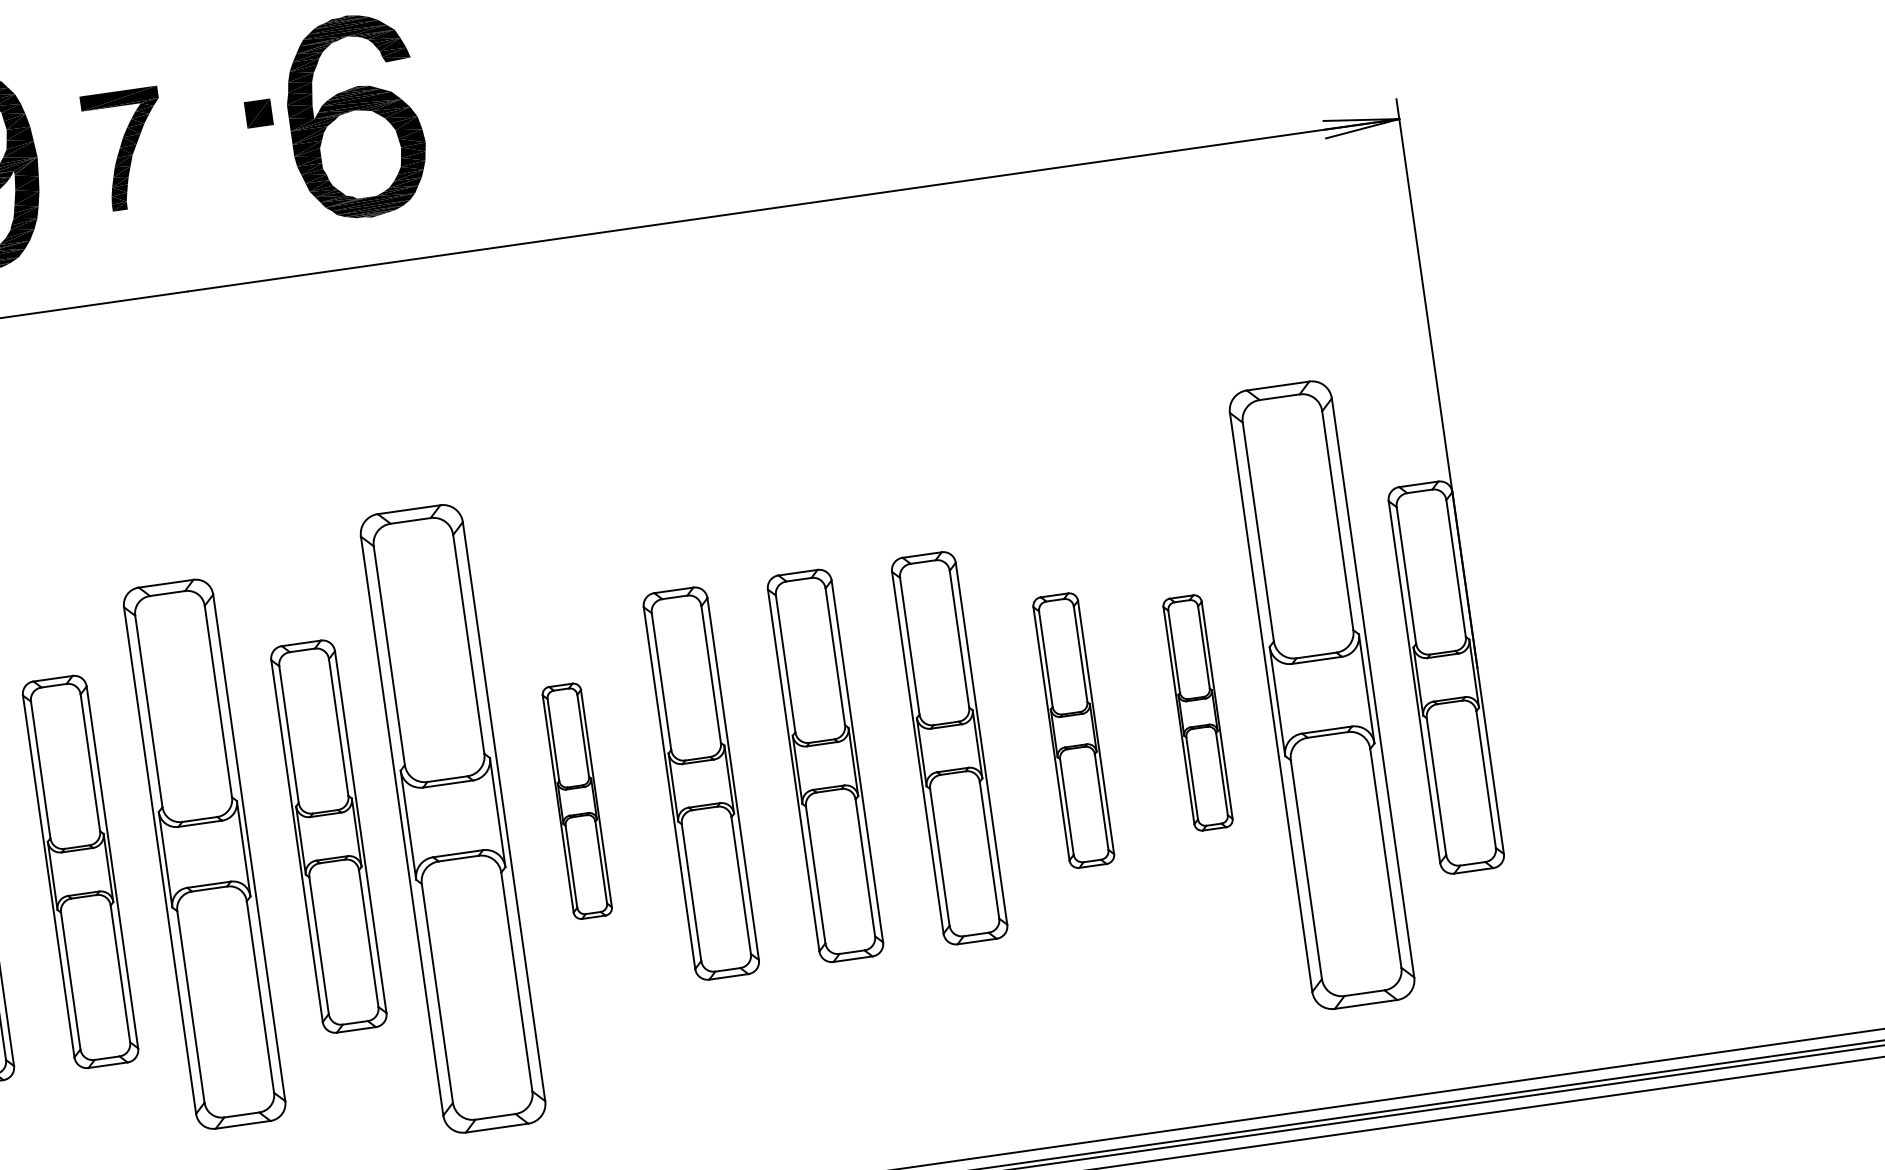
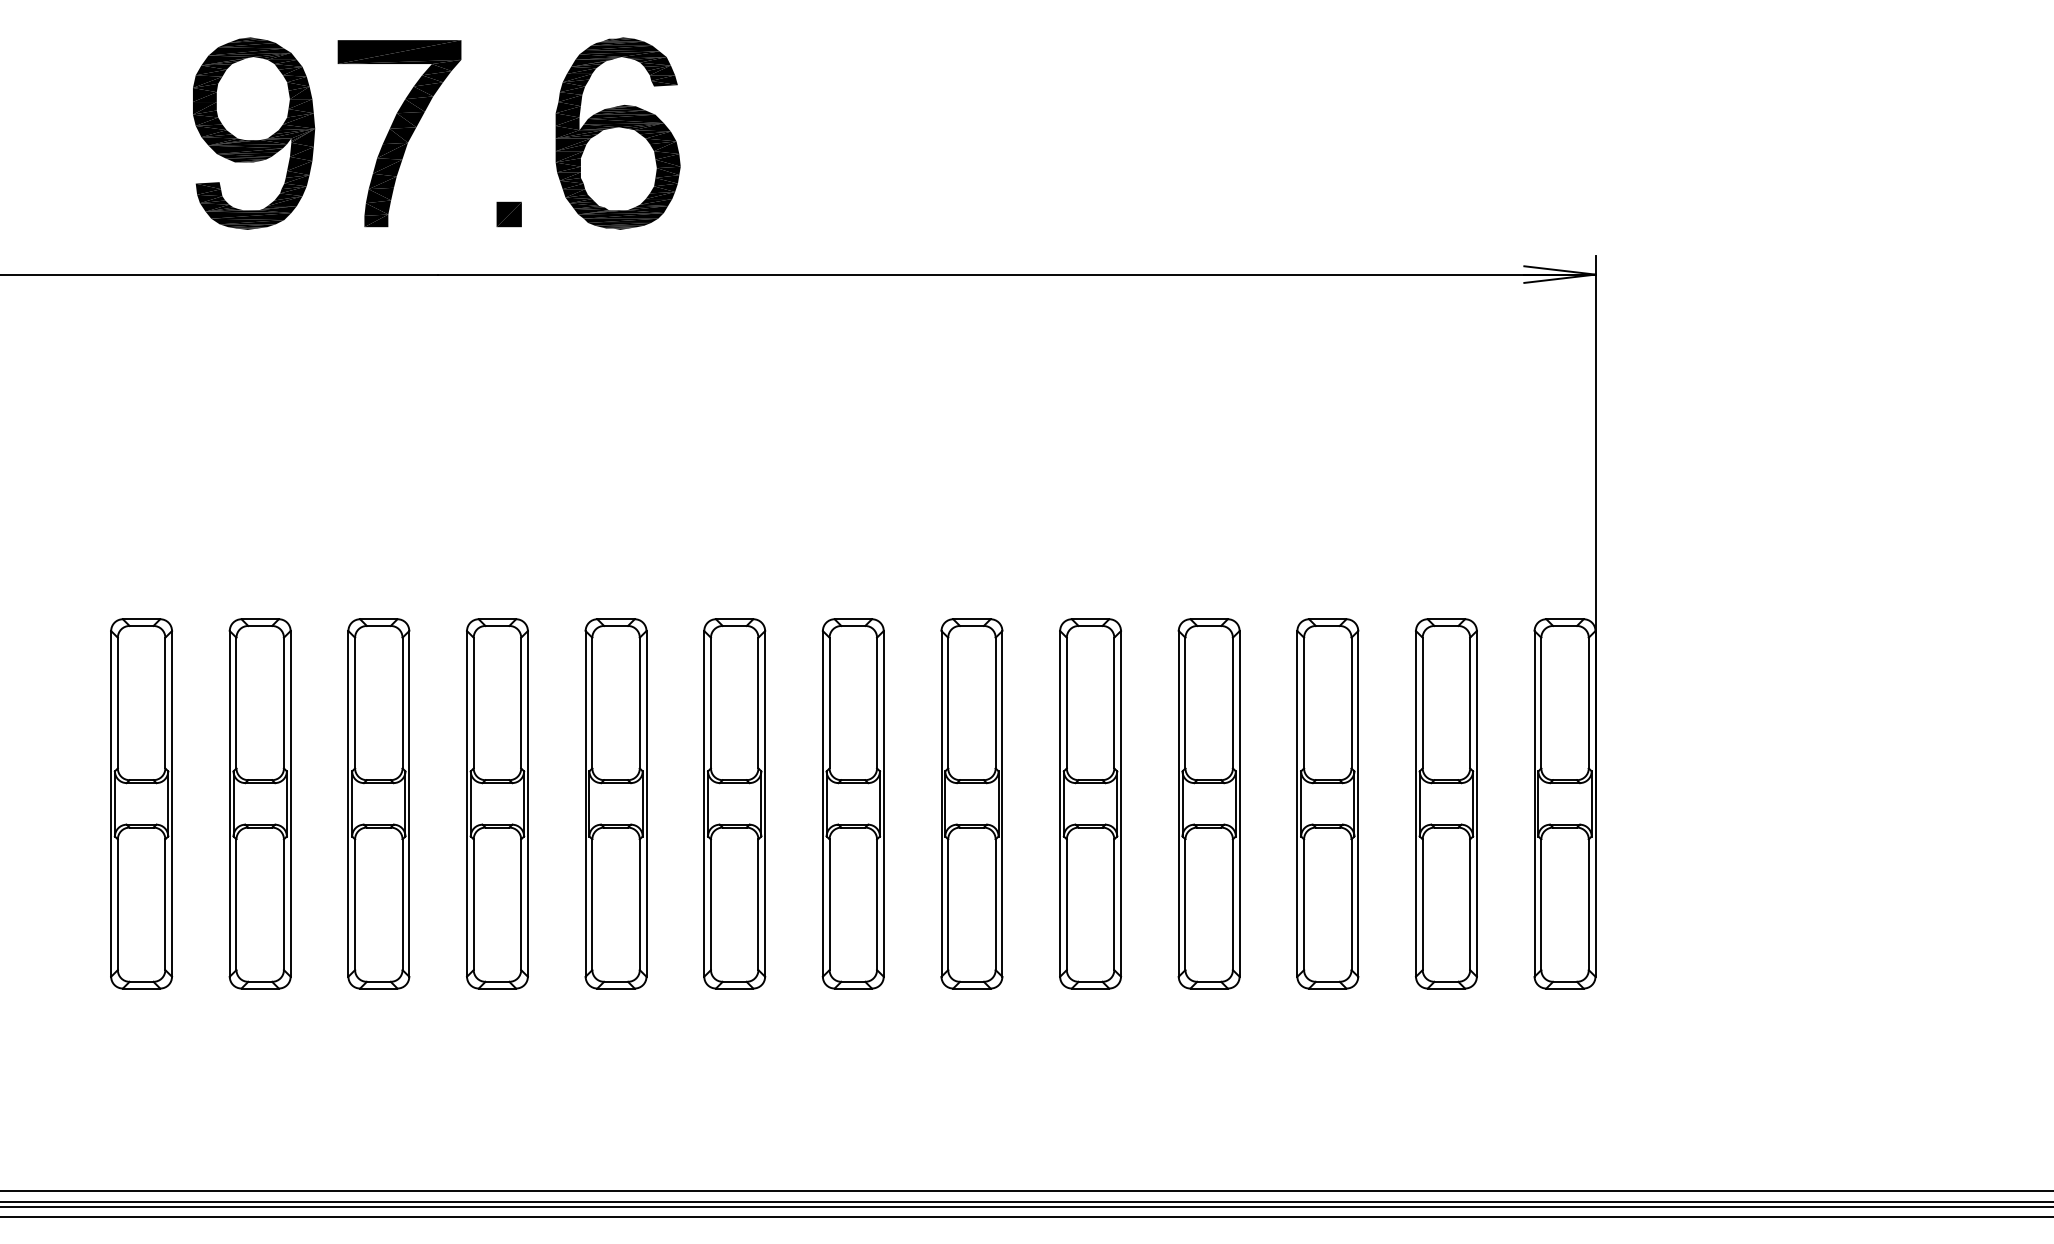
part: (258, 113) -> (508, 214), moved
part: (126, 149) -> (399, 133), size x1.67
part: (1322, 694) -> (1446, 803), size x0.62
part: (1197, 712) -> (1327, 803), size x1.67
part: (1073, 730) -> (1208, 803), size x1.43
part: (576, 800) -> (734, 803), size x1.67
part: (452, 818) -> (615, 803), size x0.62
part: (204, 853) -> (378, 803), size x0.71

